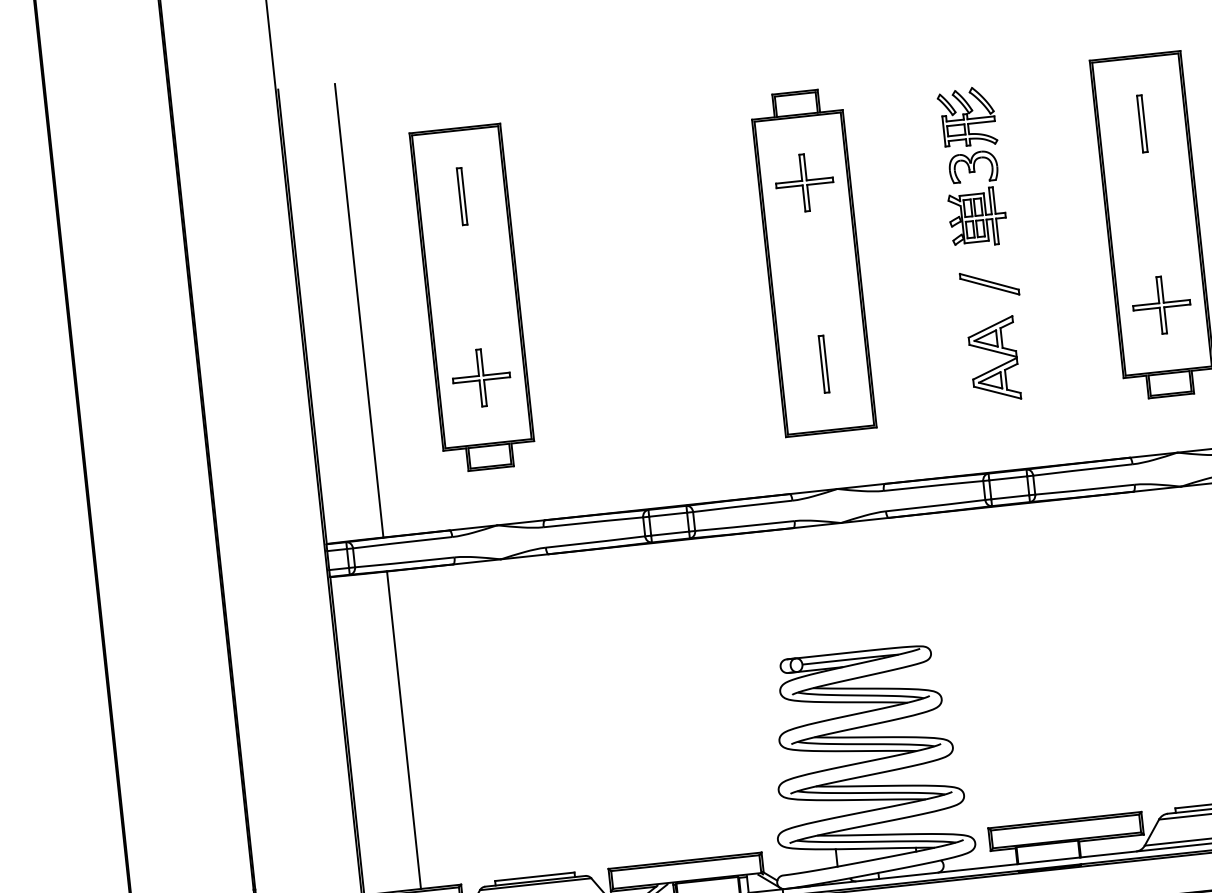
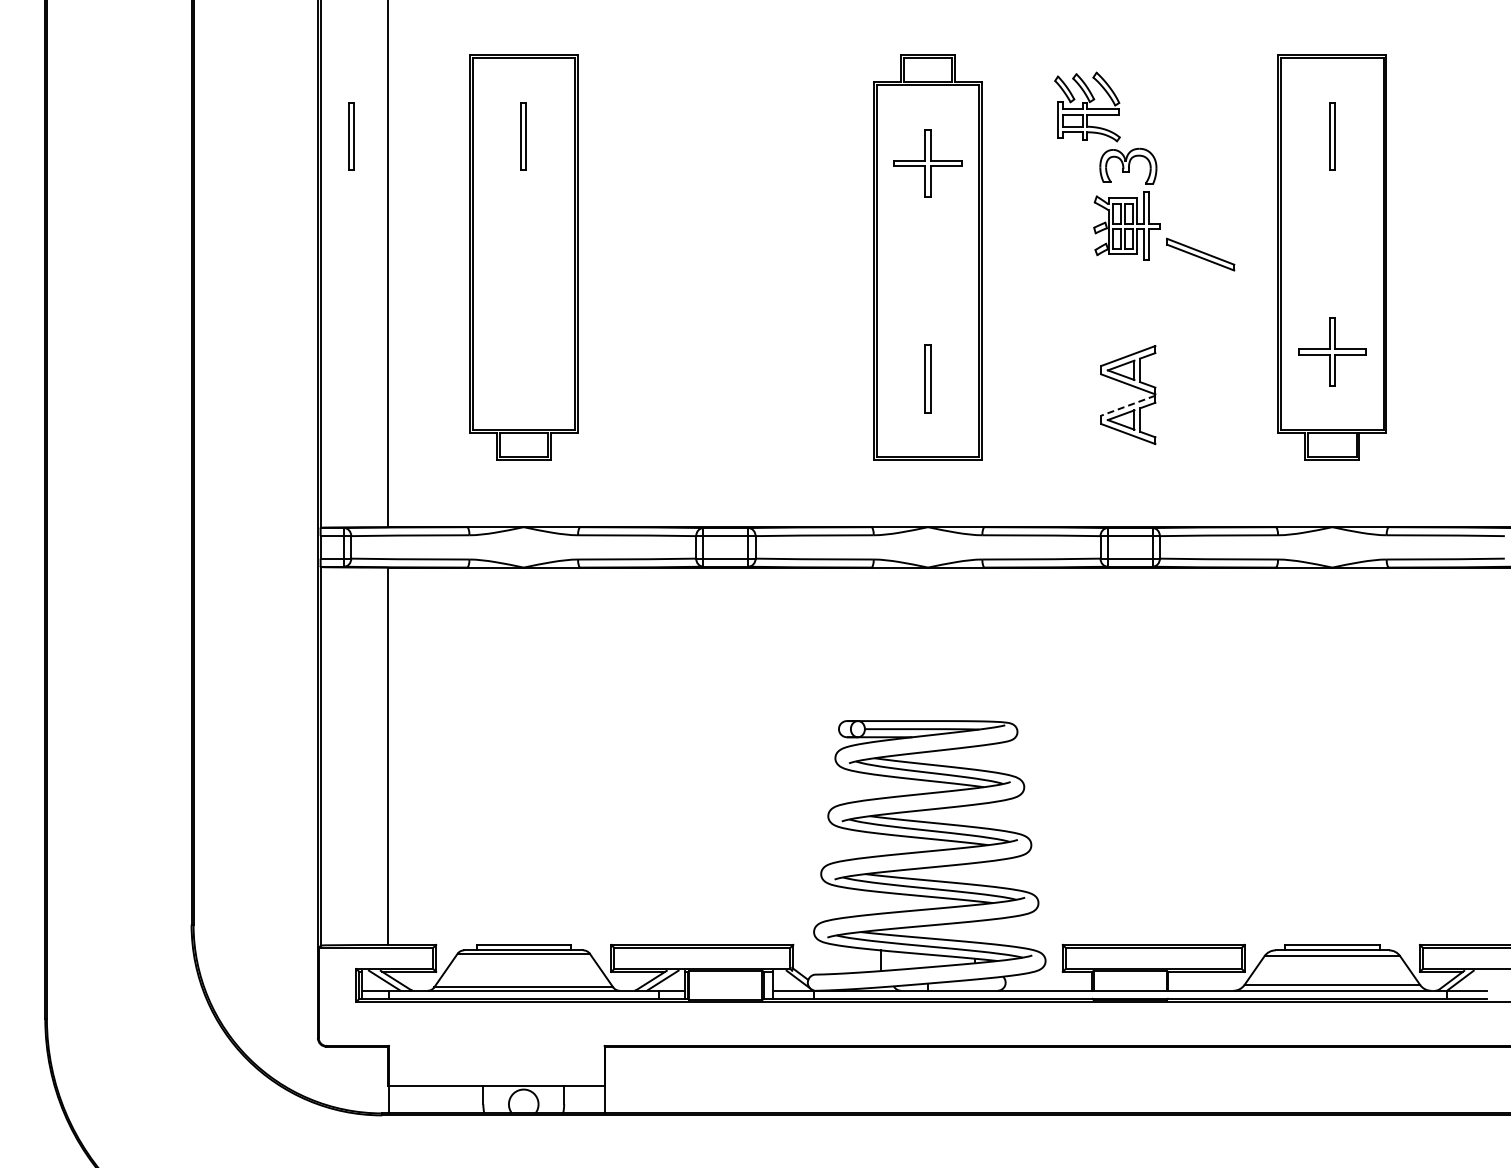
part: (967, 117) -> (1087, 106), moved
part: (317, 212) -> (351, 136), added
part: (989, 284) -> (1200, 254), moved
line: (995, 368) -> (1128, 405), solid -> dashed
part: (481, 377) -> (523, 351), removed

